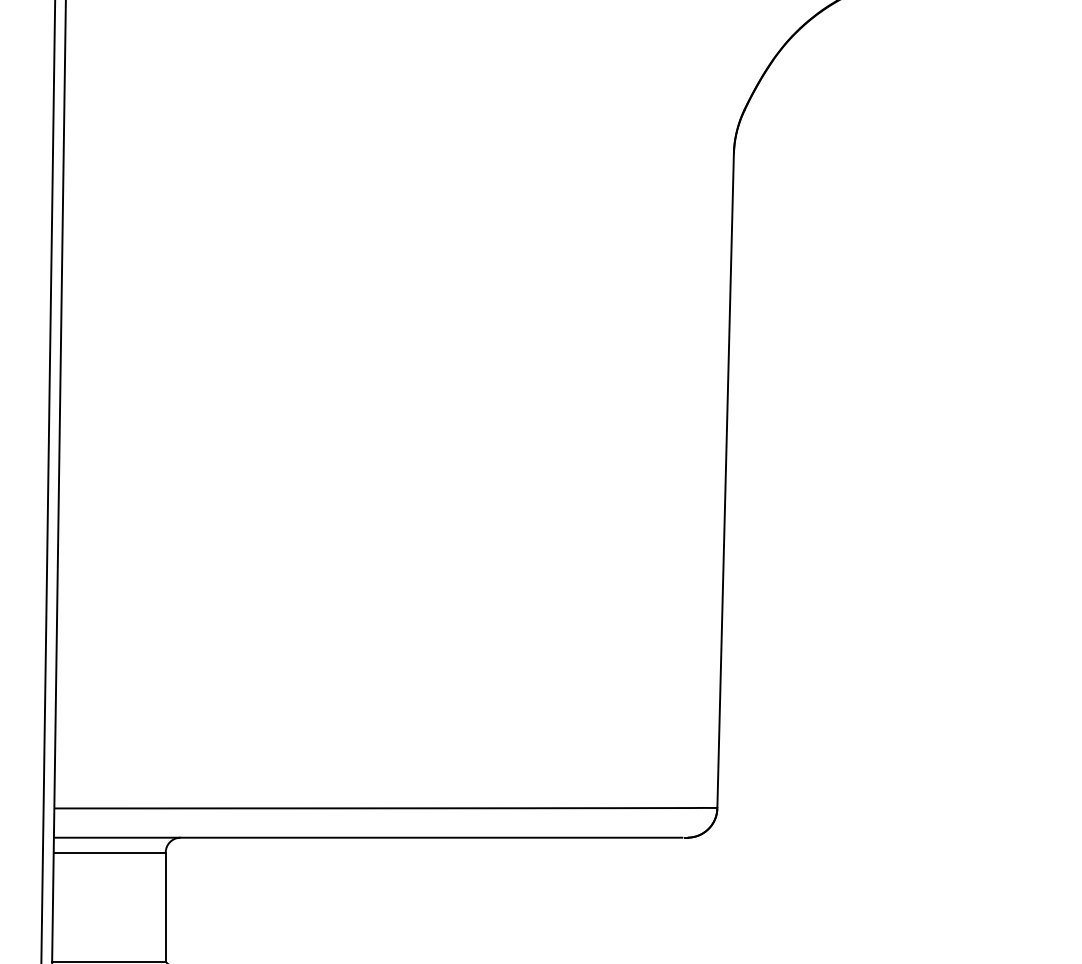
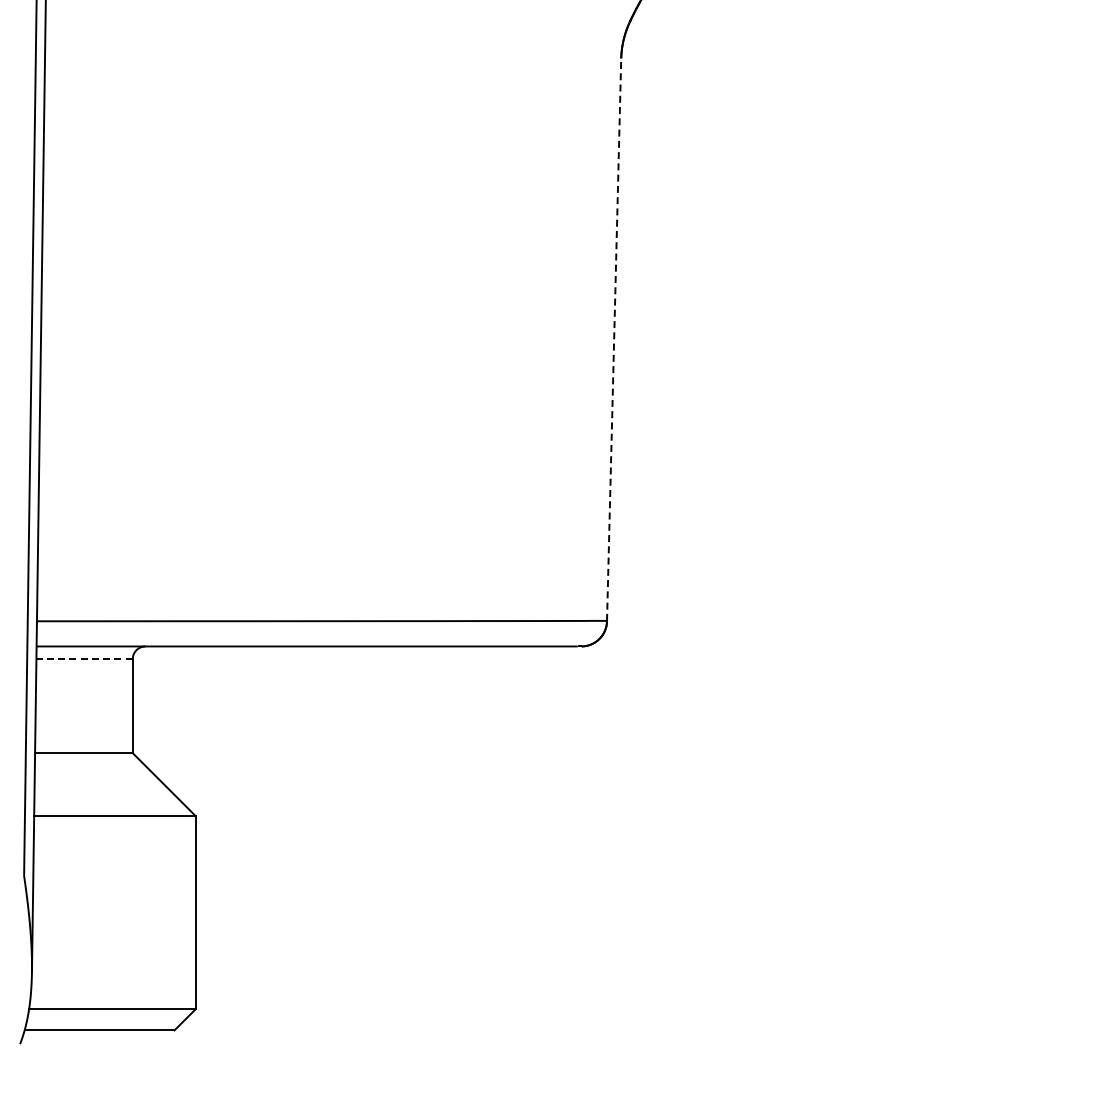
line: (726, 479) -> (614, 338), solid -> dashed
line: (109, 852) -> (84, 659), solid -> dashed

